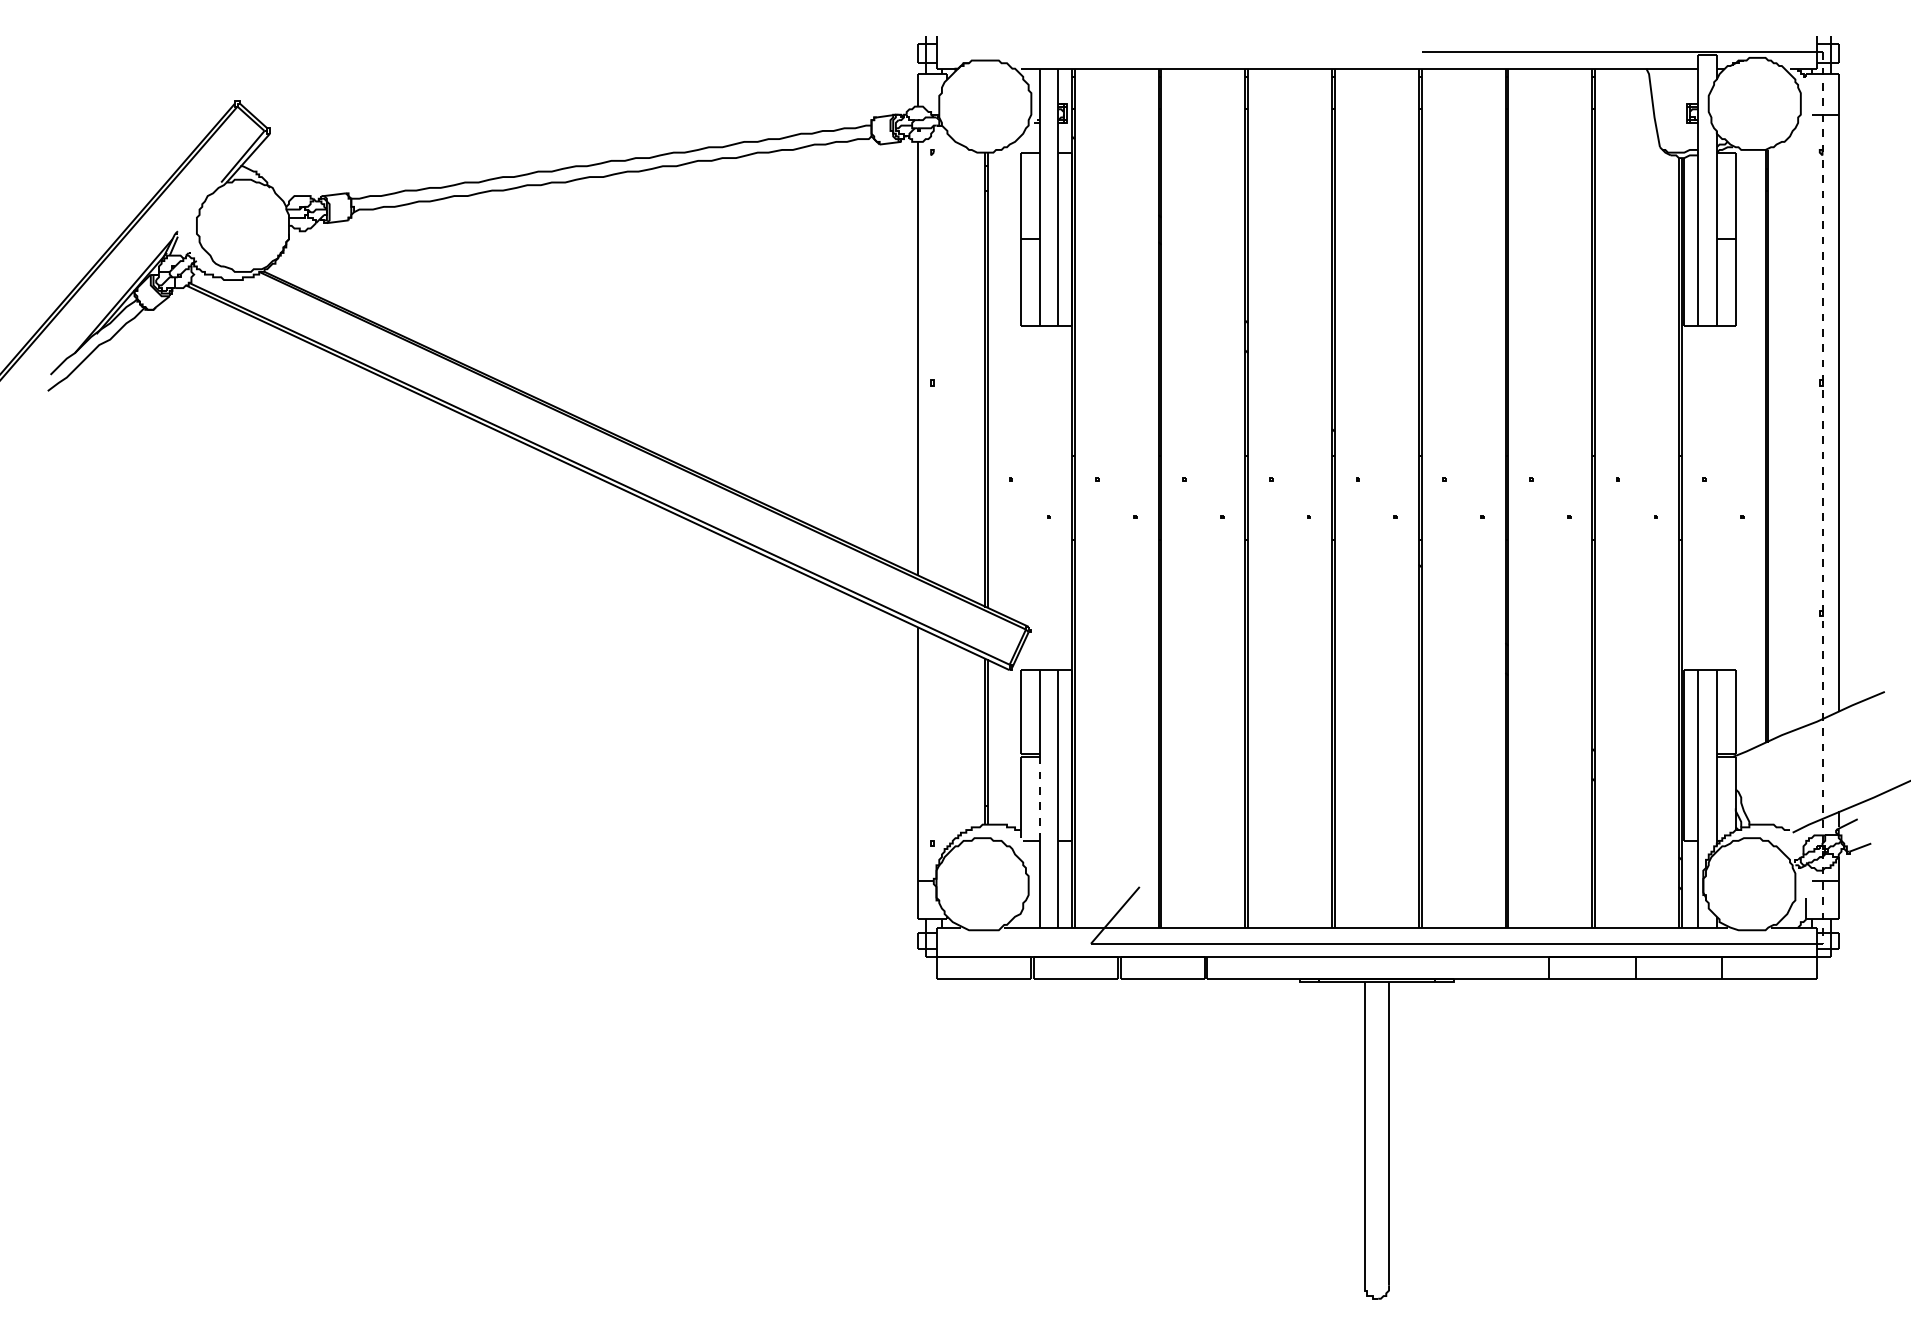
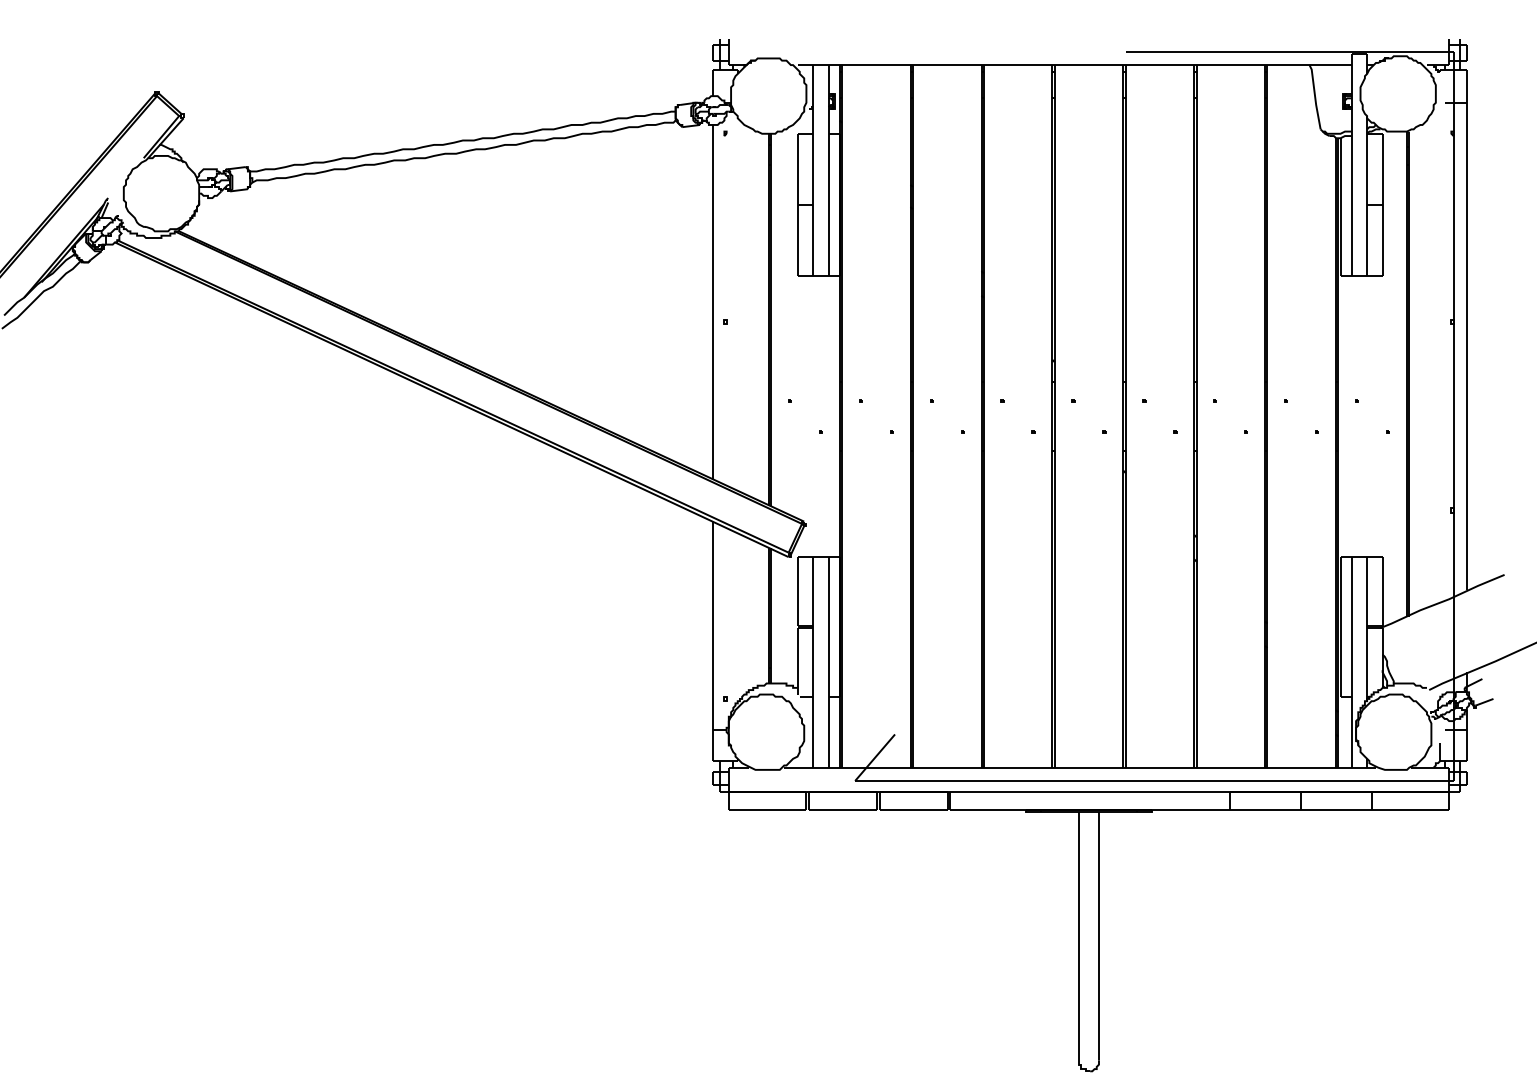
line: (1822, 498) -> (1453, 416), dashed -> solid
line: (1039, 798) -> (813, 662), dashed -> solid

